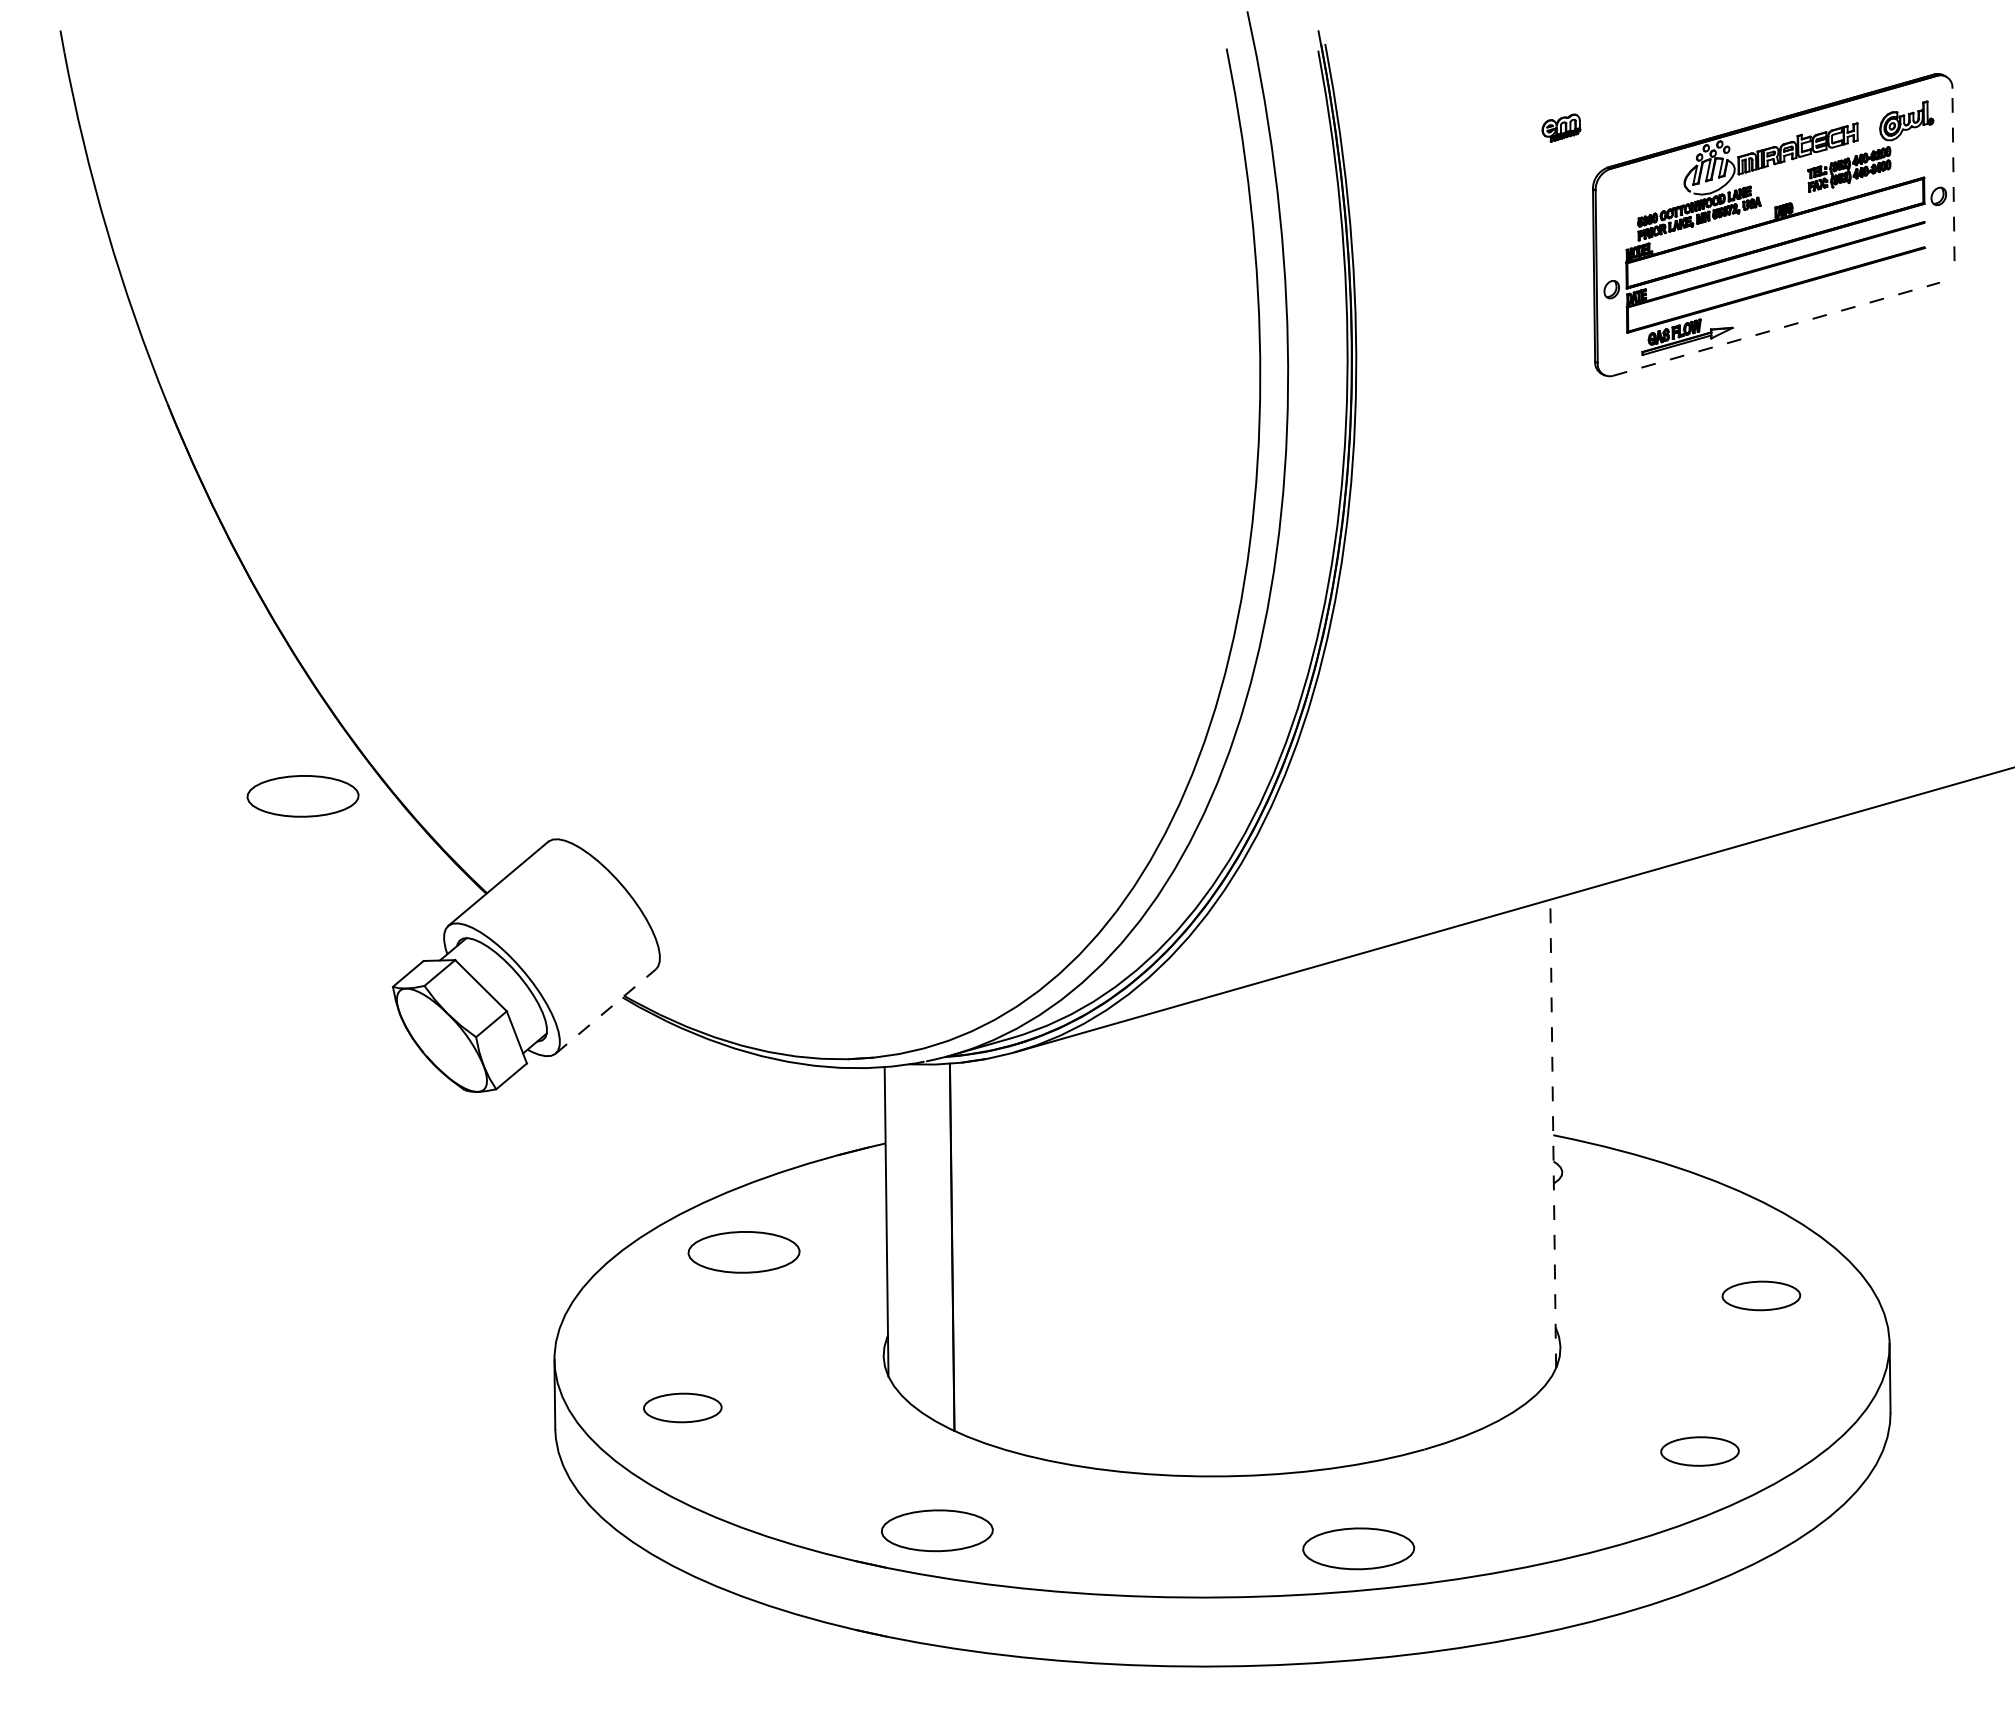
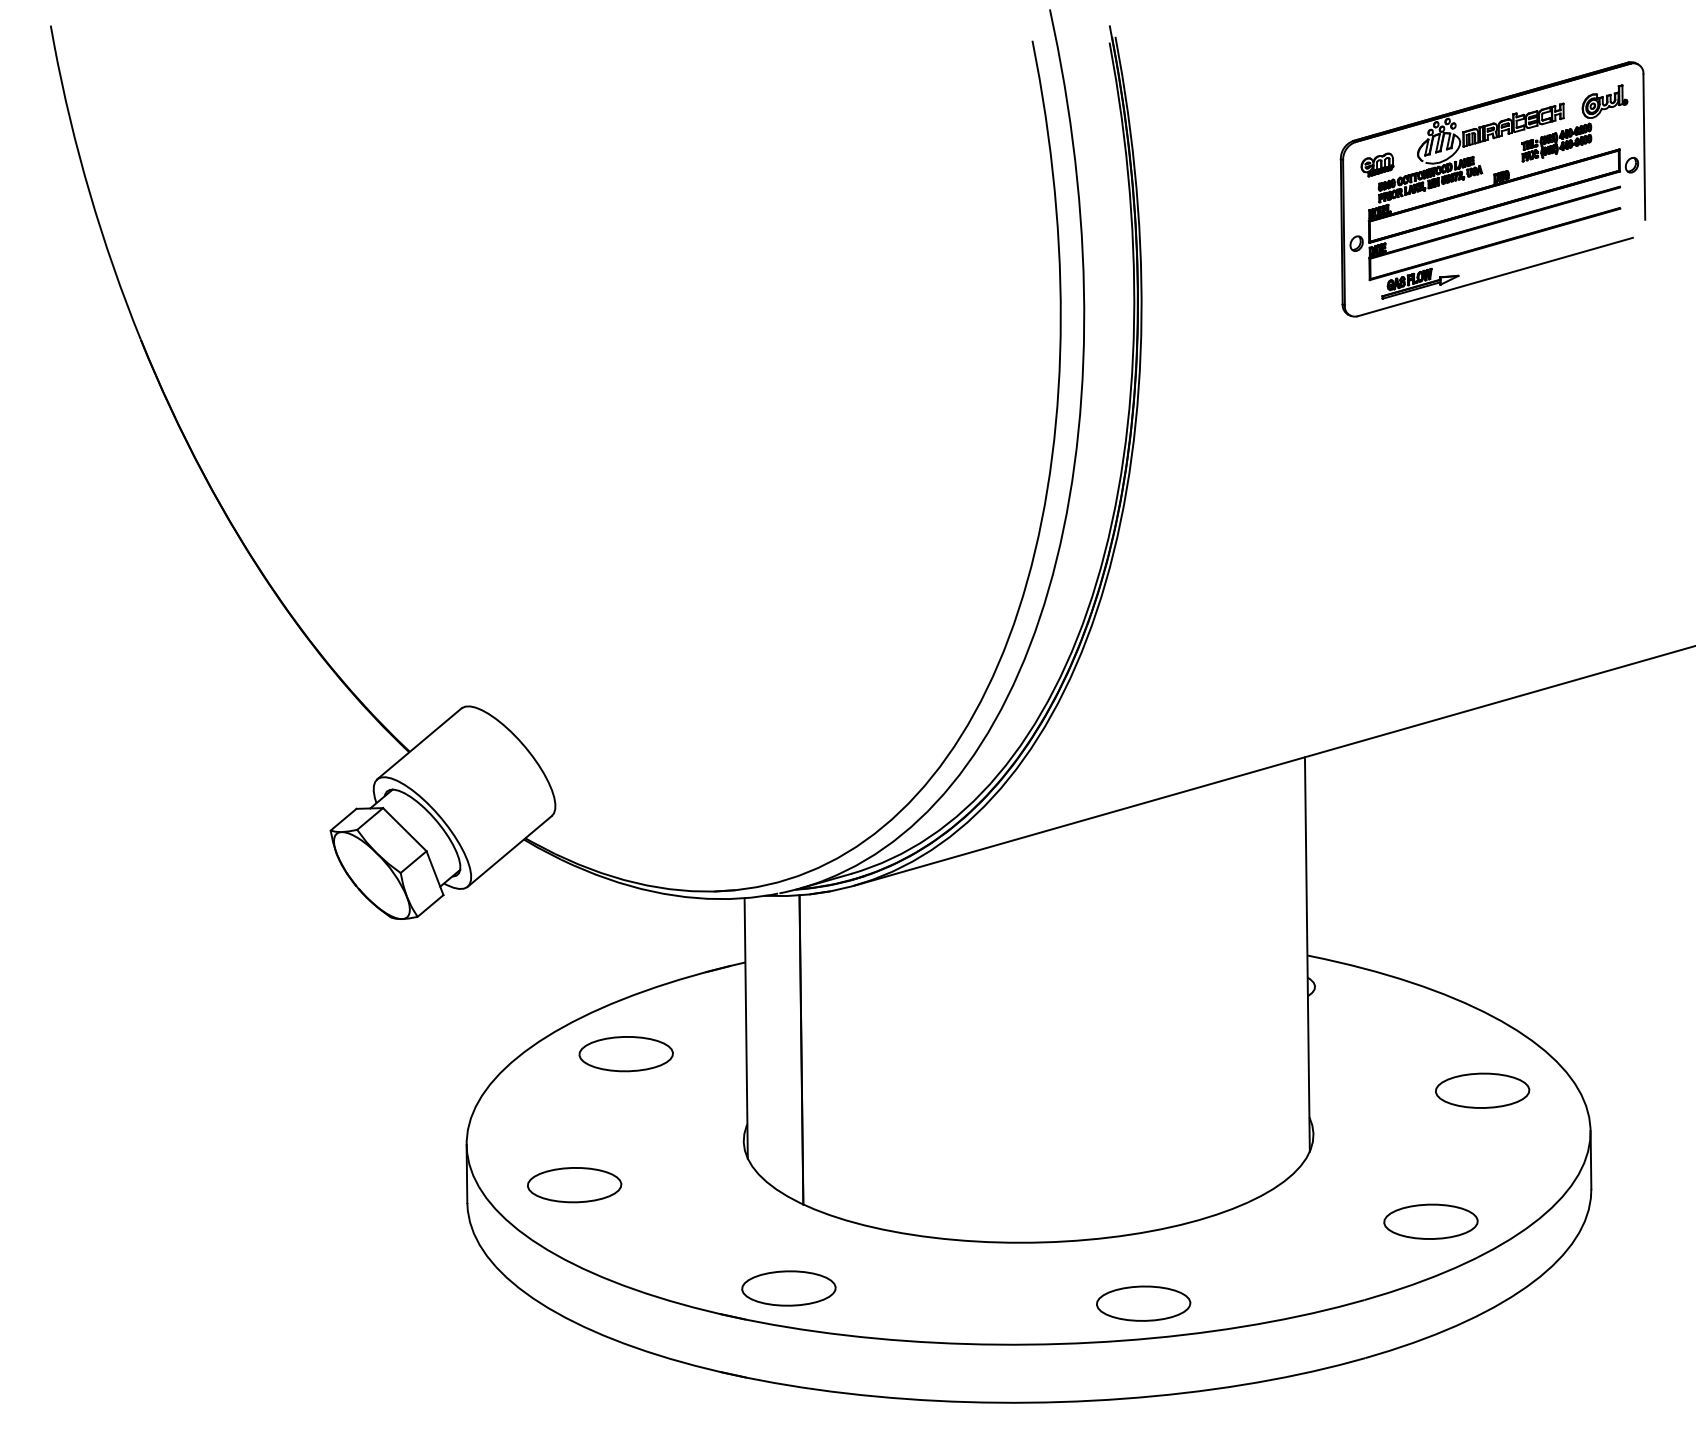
part: (1561, 127) -> (1377, 164), moved
line: (1953, 174) -> (1644, 146), dashed -> solid
line: (1776, 329) -> (1495, 277), dashed -> solid
part: (302, 796) -> (254, 670), removed
line: (606, 1011) -> (510, 851), dashed -> solid
line: (1553, 1133) -> (1307, 954), dashed -> solid
part: (1761, 1295) -> (1482, 1090), size x1.43
part: (682, 1407) -> (574, 1184), size x1.43
part: (1699, 1451) -> (1430, 1221), size x1.43

